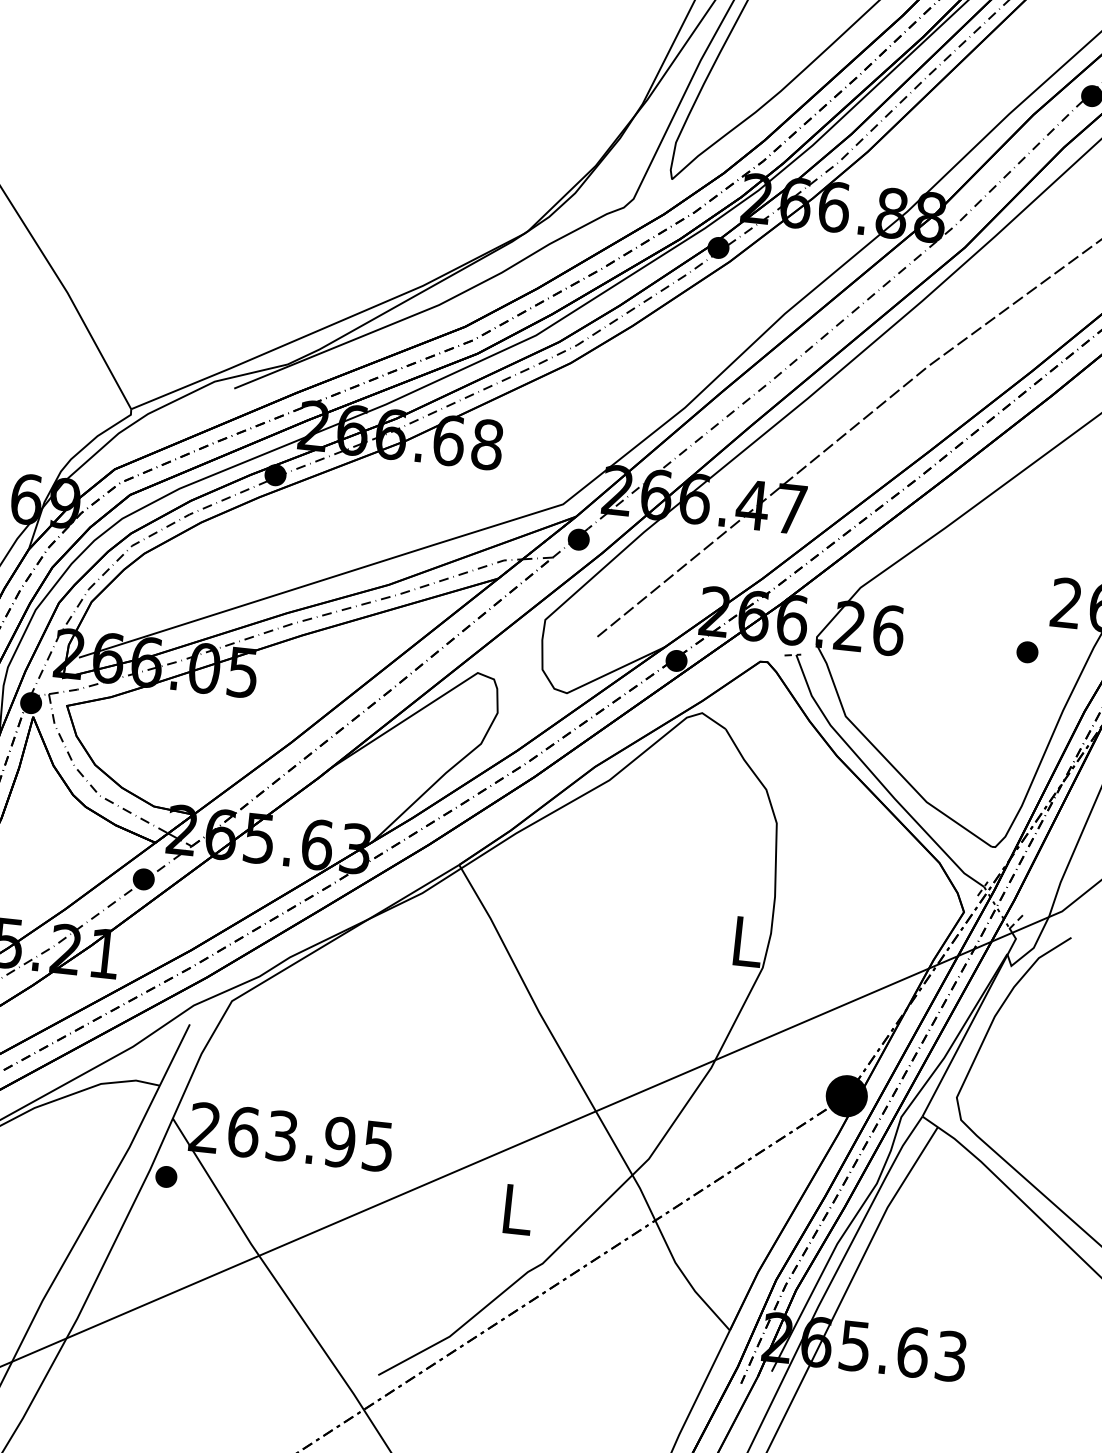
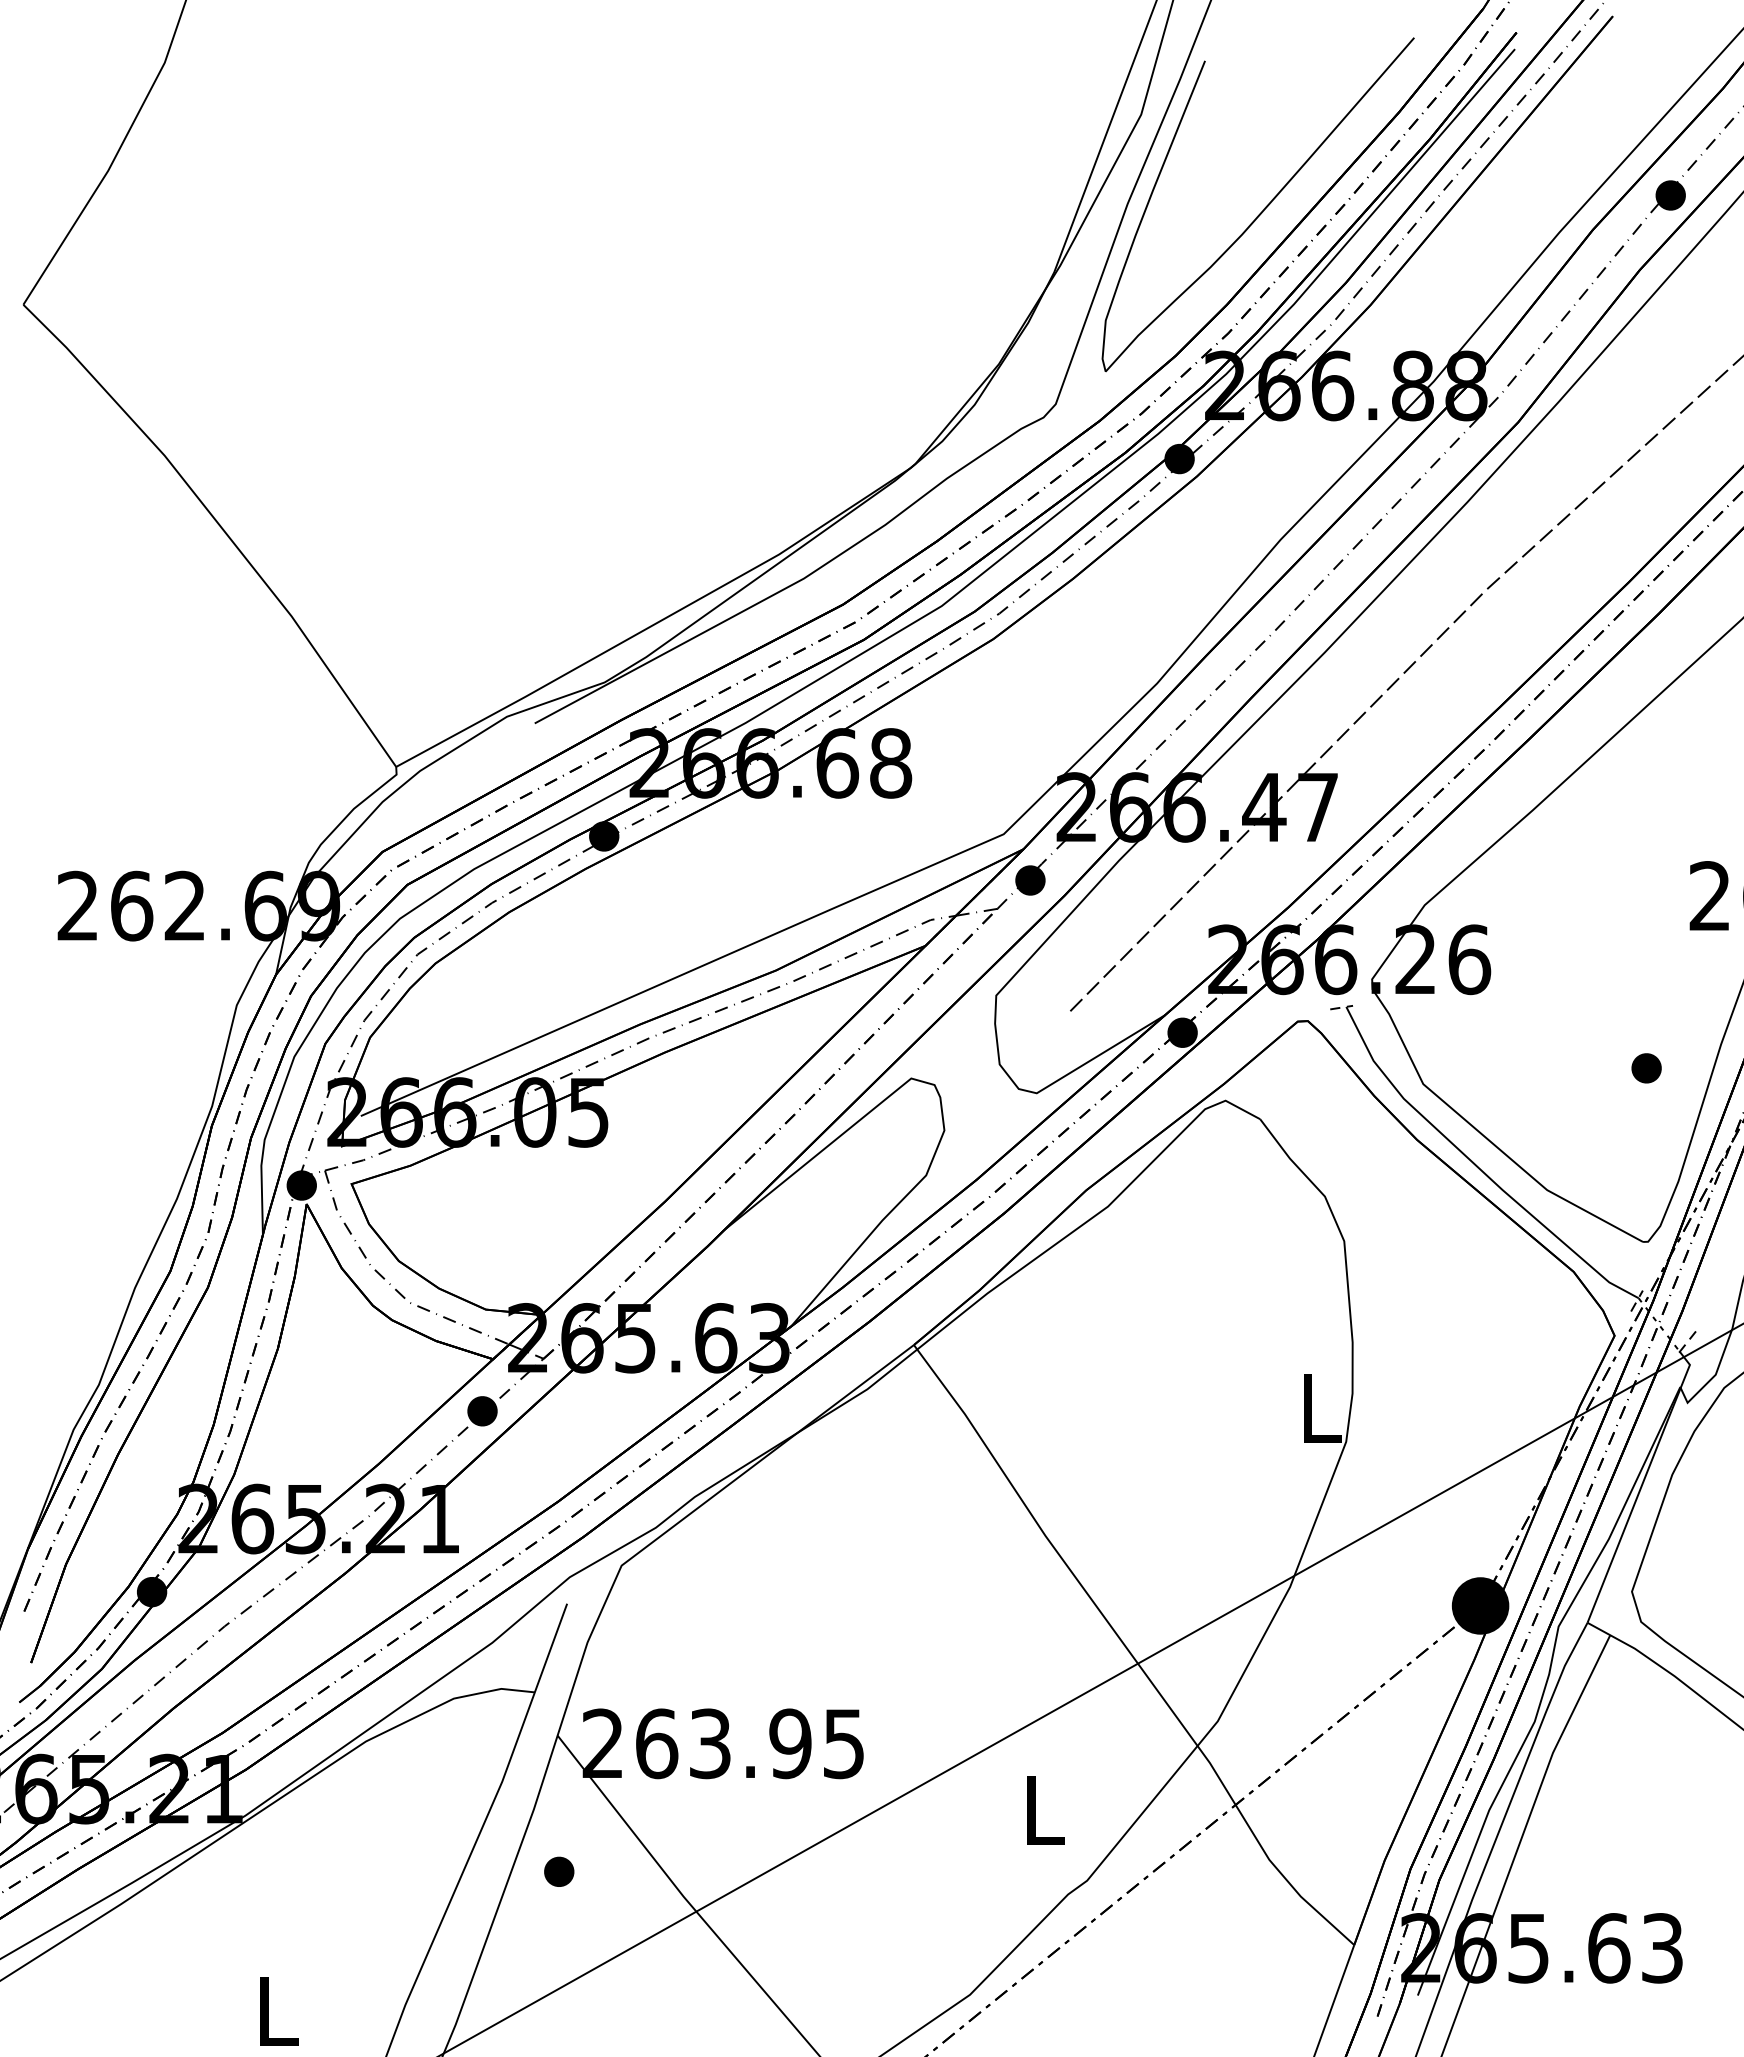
part: (1027, 652) -> (1646, 1068), moved
part: (166, 1176) -> (559, 1871), moved

